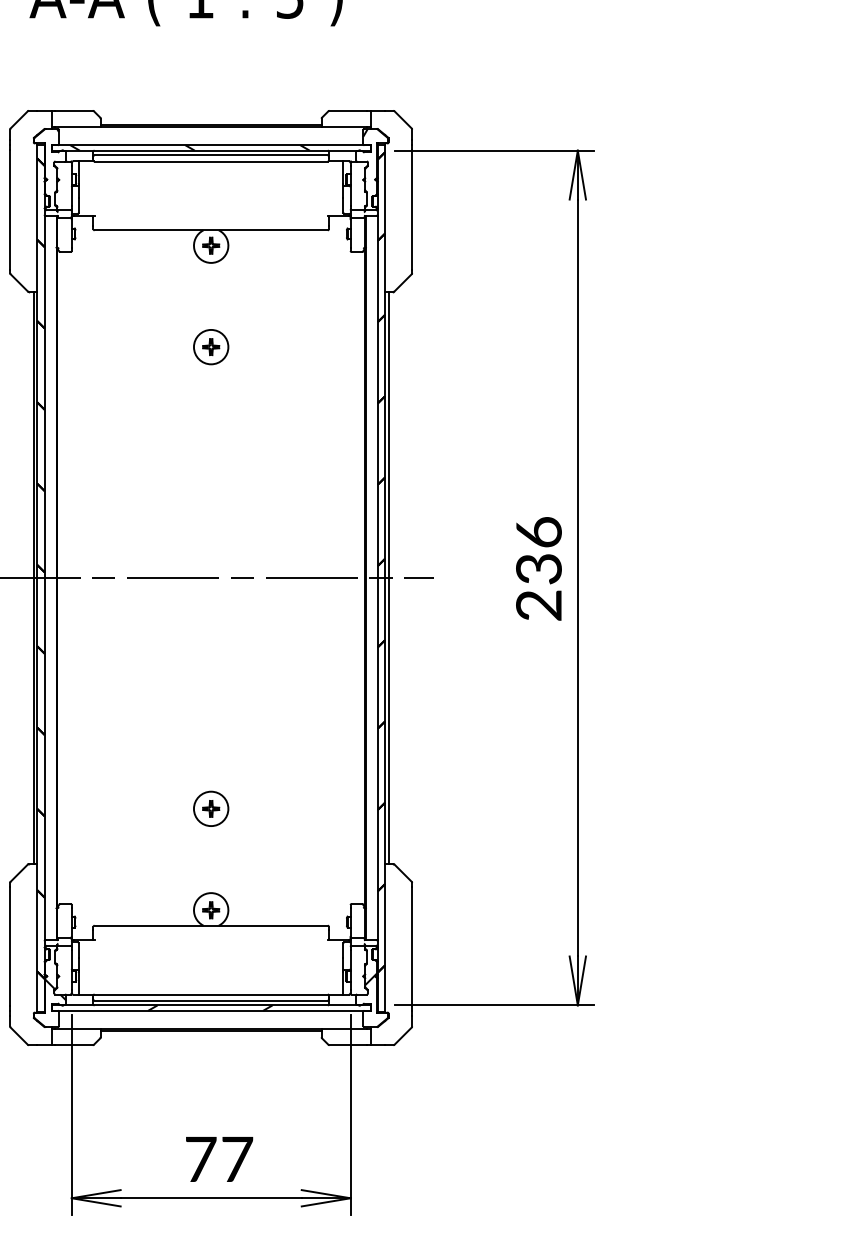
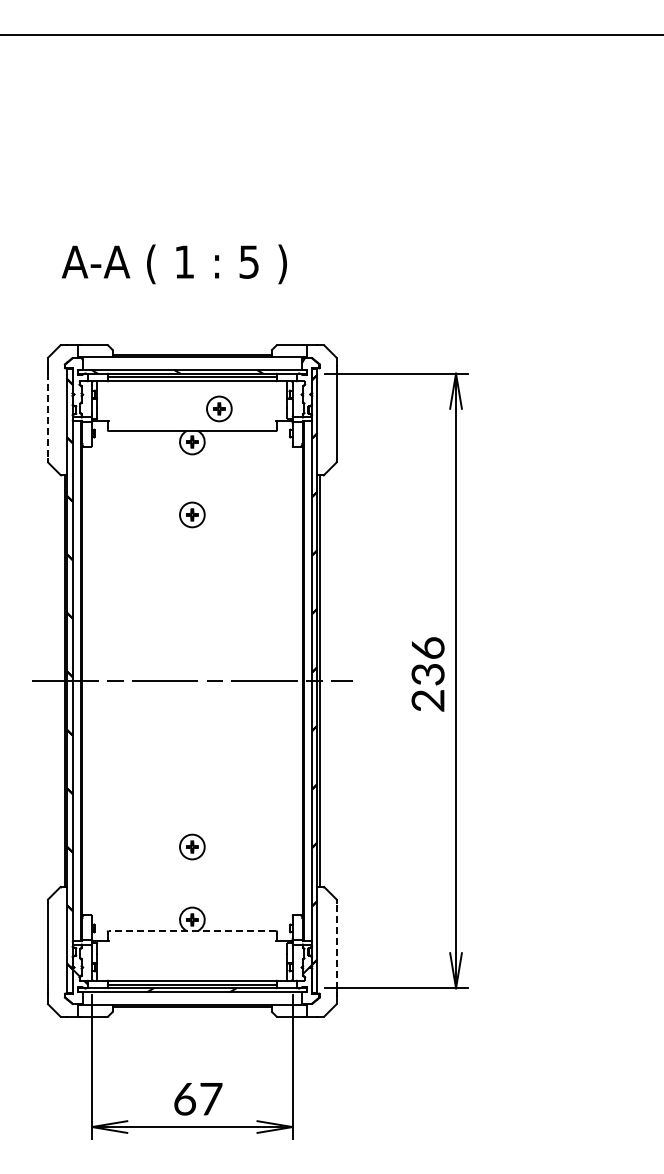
part: (248, 199) -> (219, 408), added
line: (9, 210) -> (47, 416), solid -> dashed
line: (211, 926) -> (192, 931), solid -> dashed
line: (411, 945) -> (336, 945), solid -> dashed
text: (201, 1159) -> (185, 1099), 77 -> 67

